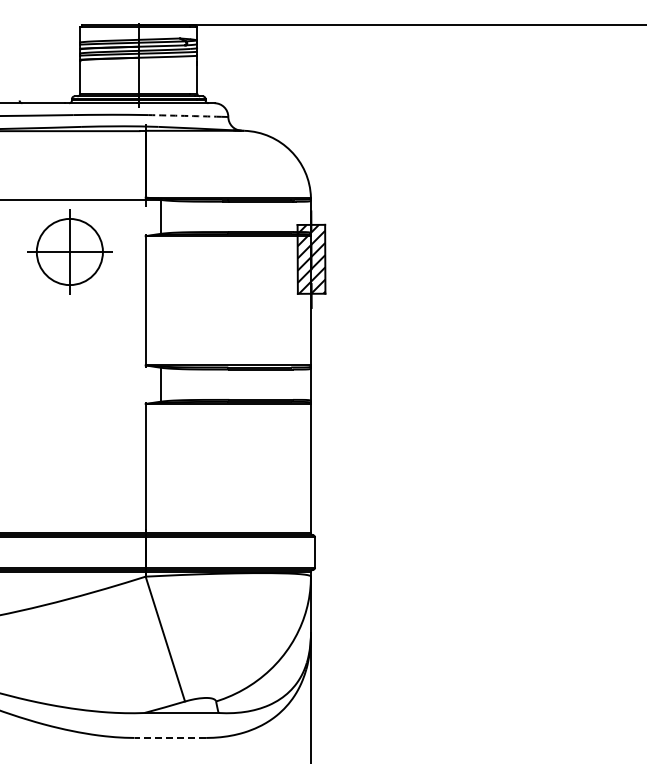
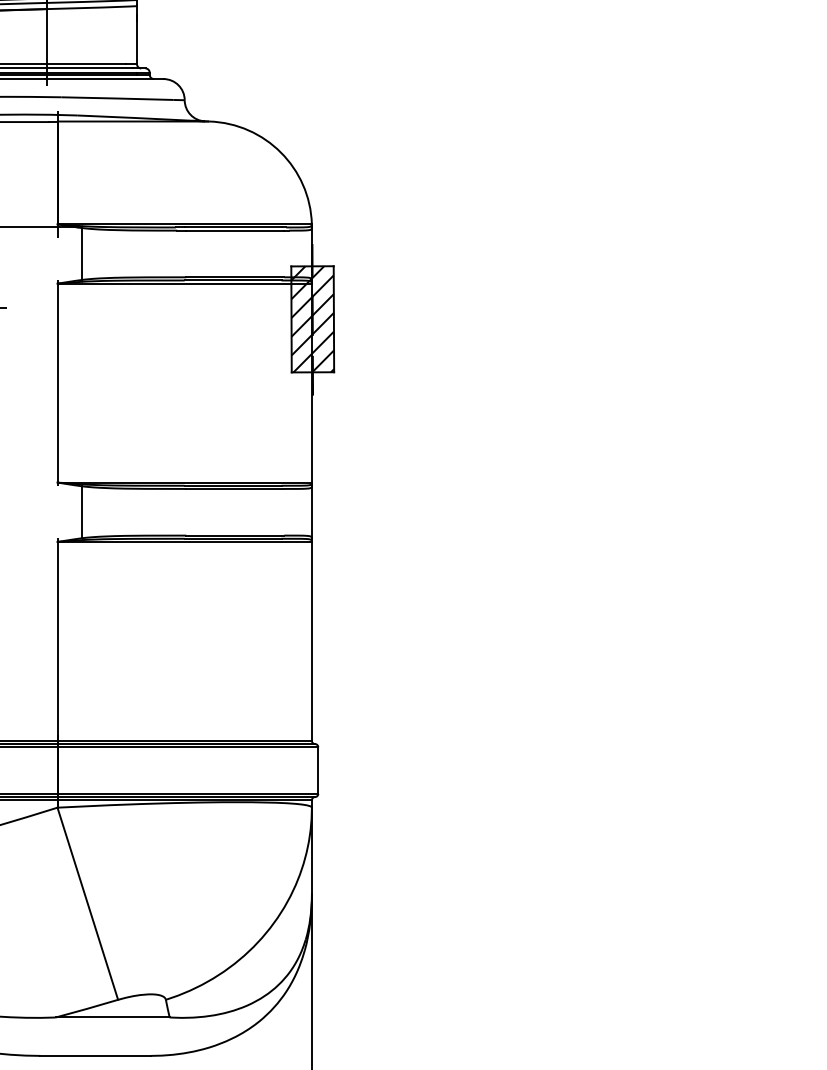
arc: (184, 115) -> (117, 97), dashed -> solid
line: (170, 737) -> (95, 1055), dashed -> solid

